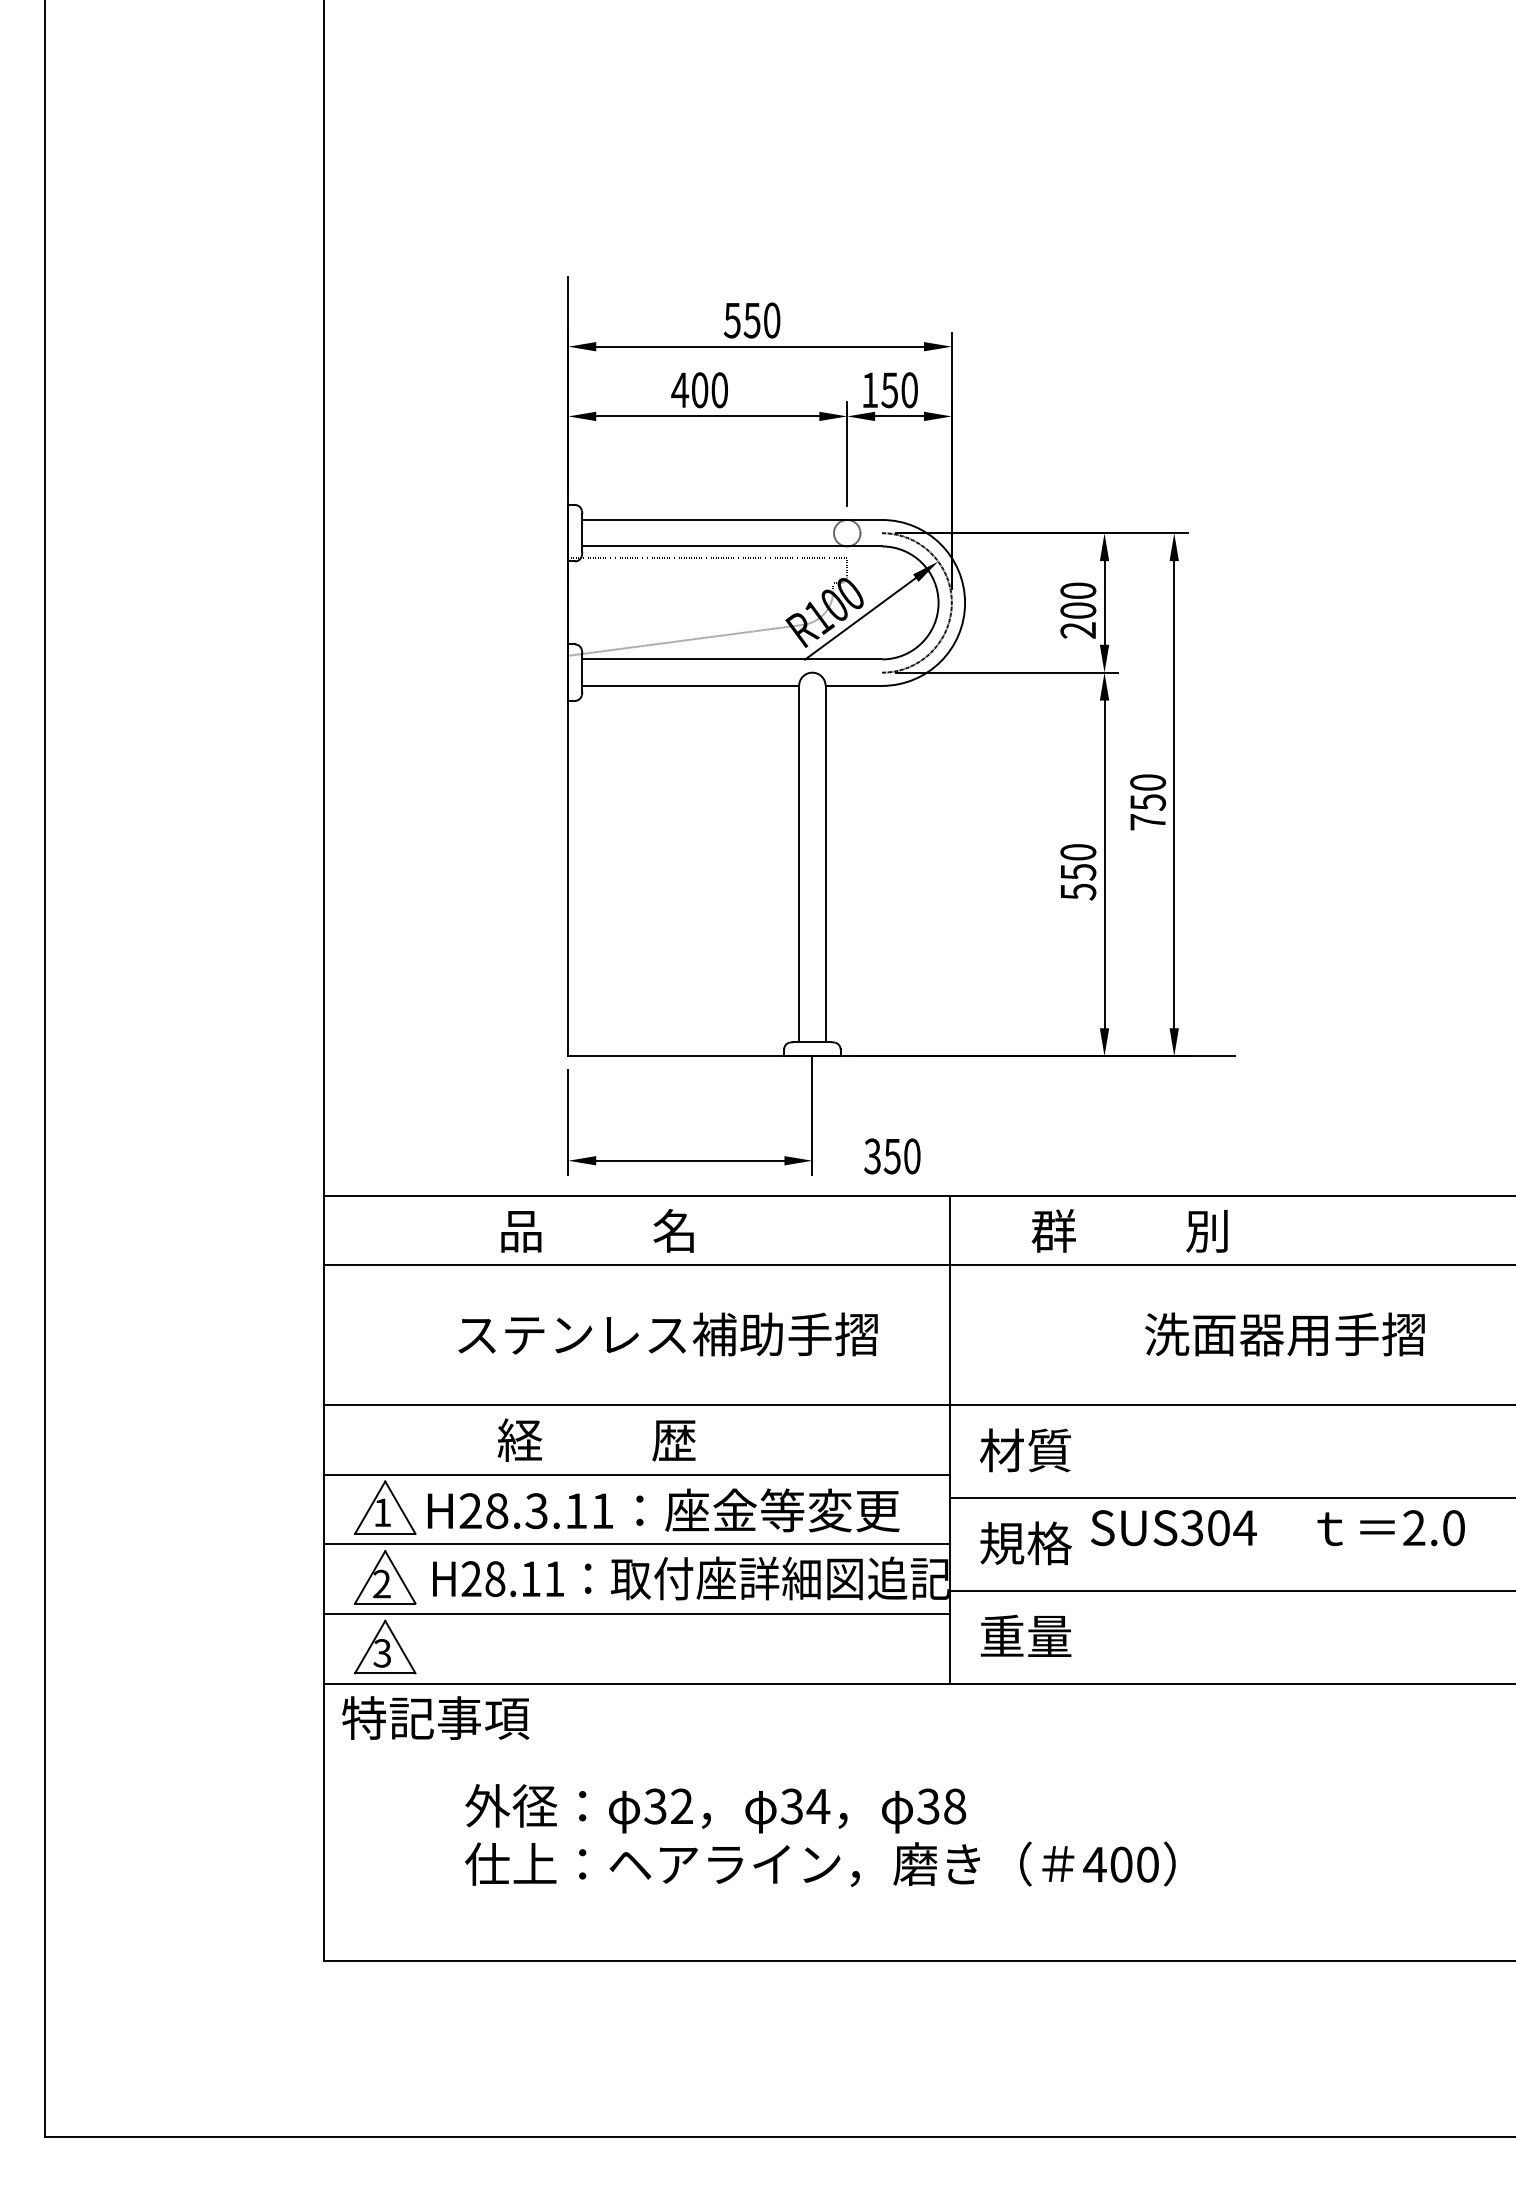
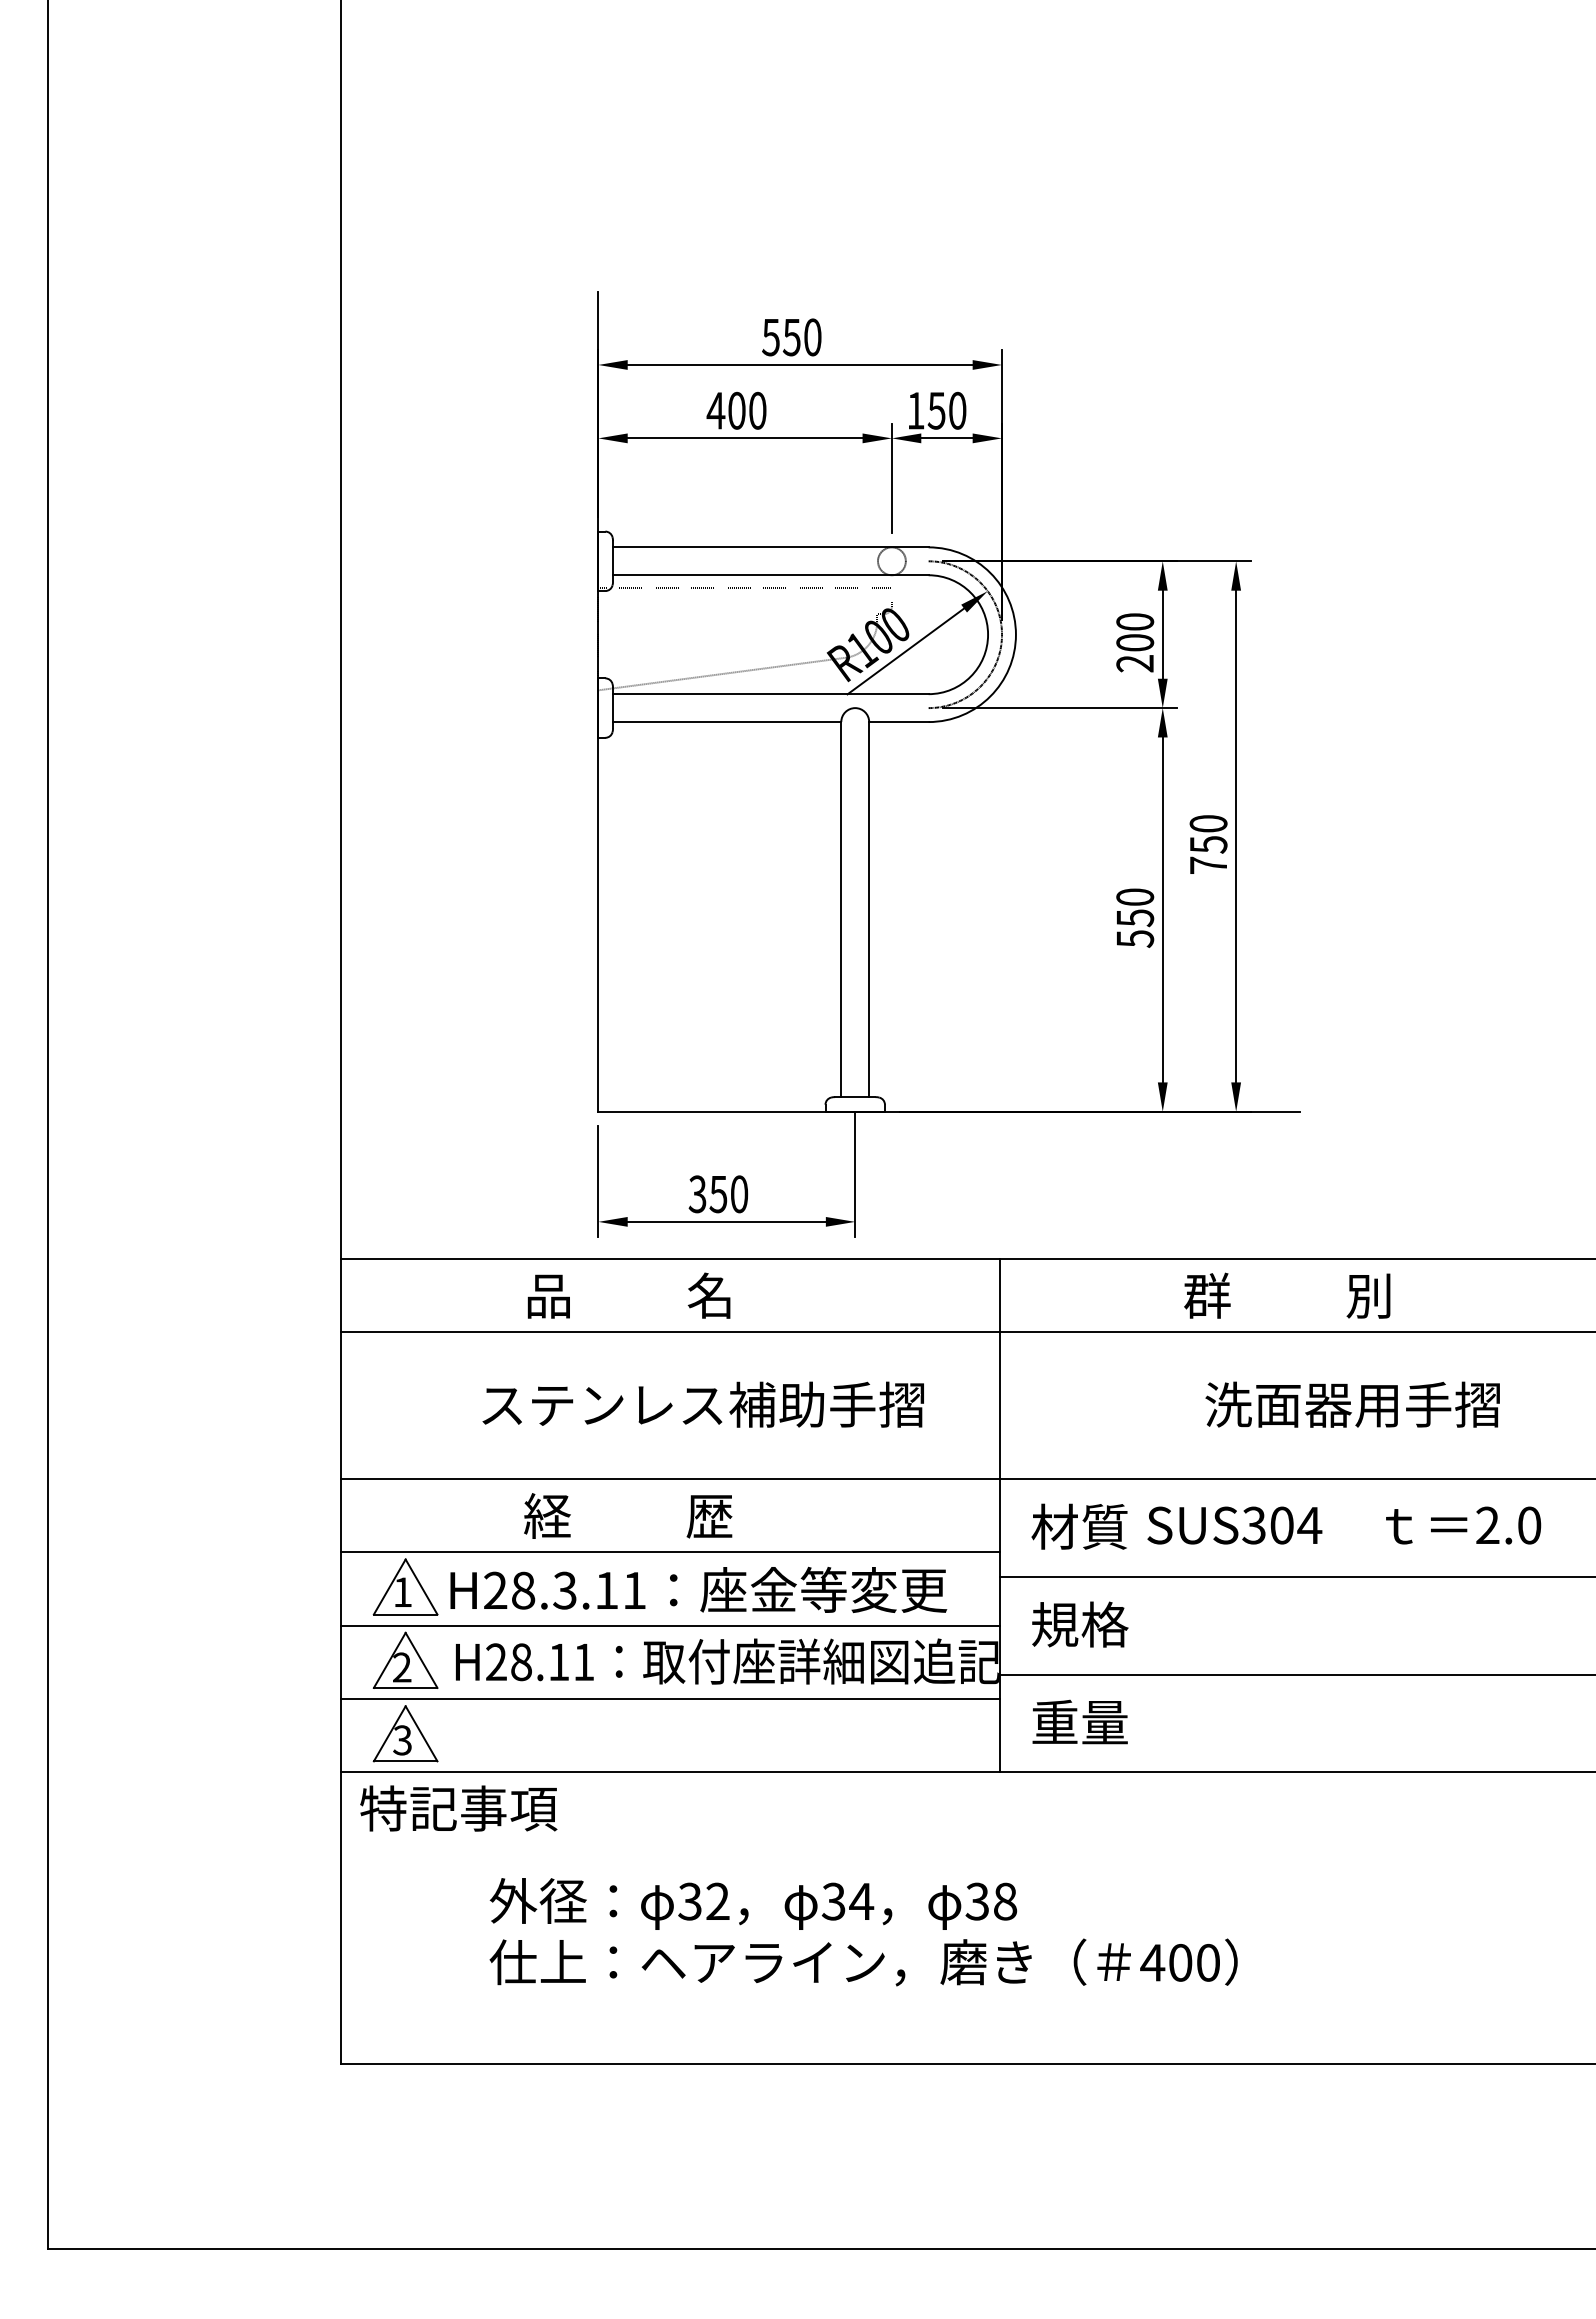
text: (892, 1156) -> (718, 1194), moved
text: (1129, 1230) -> (1287, 1295), moved
text: (1278, 1528) -> (1344, 1525), moved

